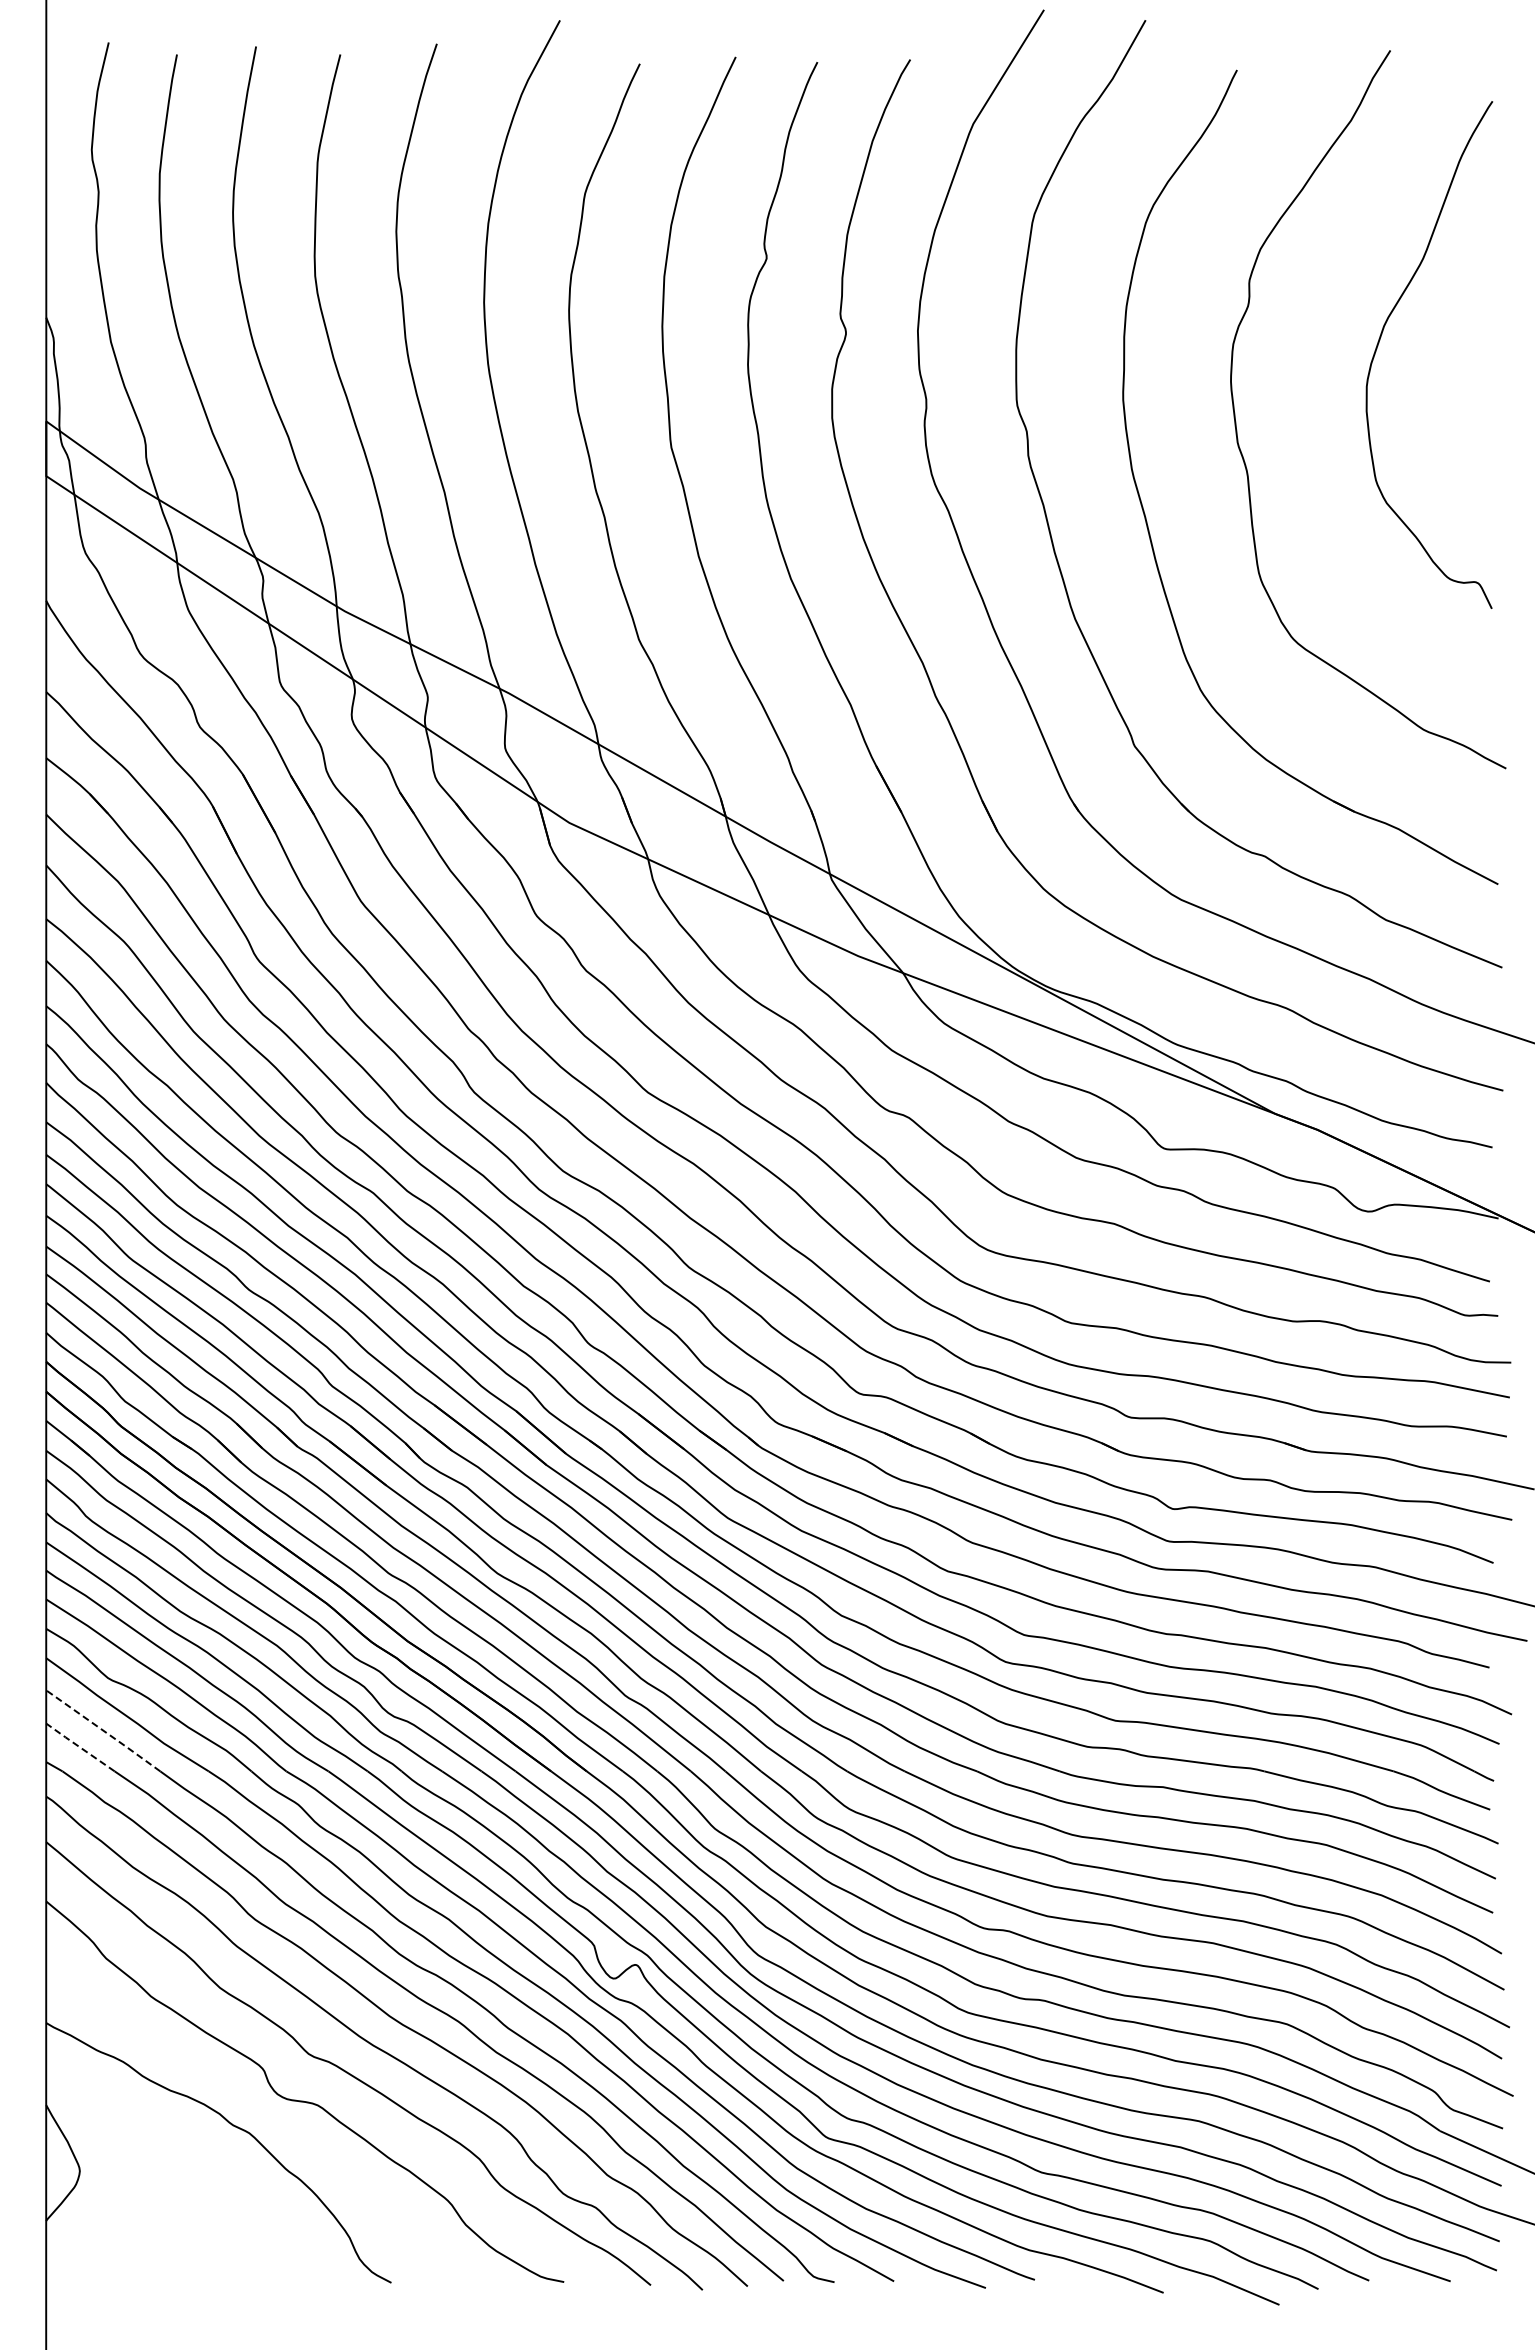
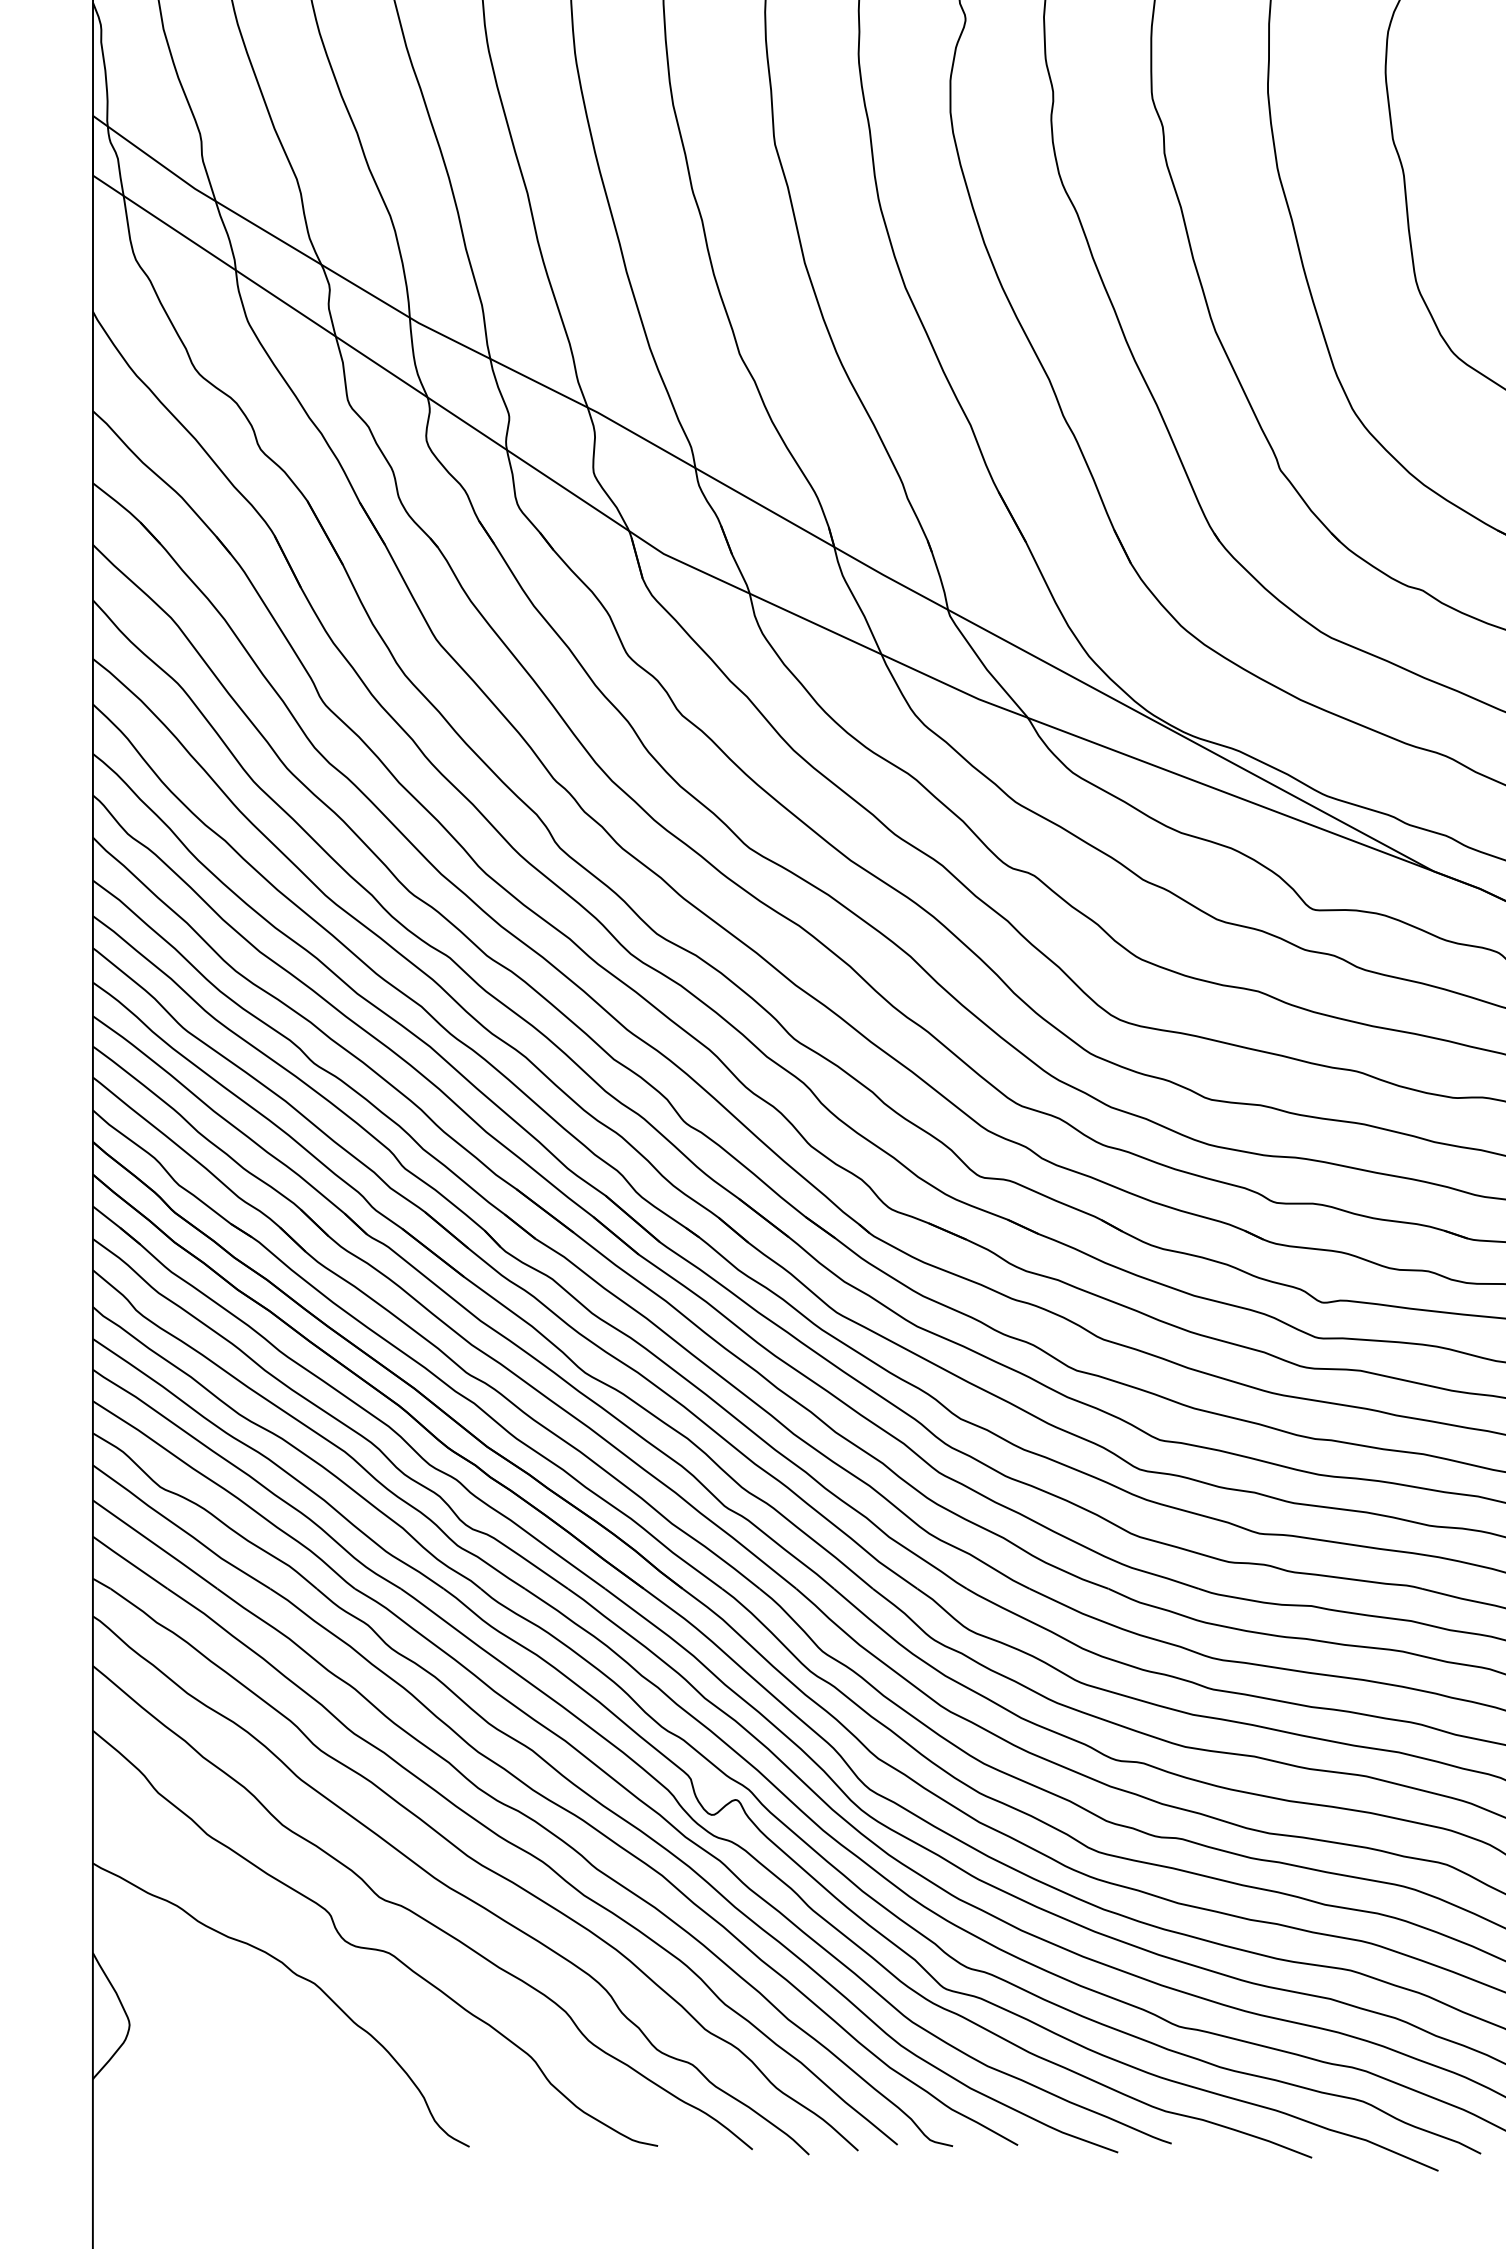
line: (103, 1730) -> (155, 1544), dashed -> solid
line: (79, 1747) -> (129, 1562), dashed -> solid

